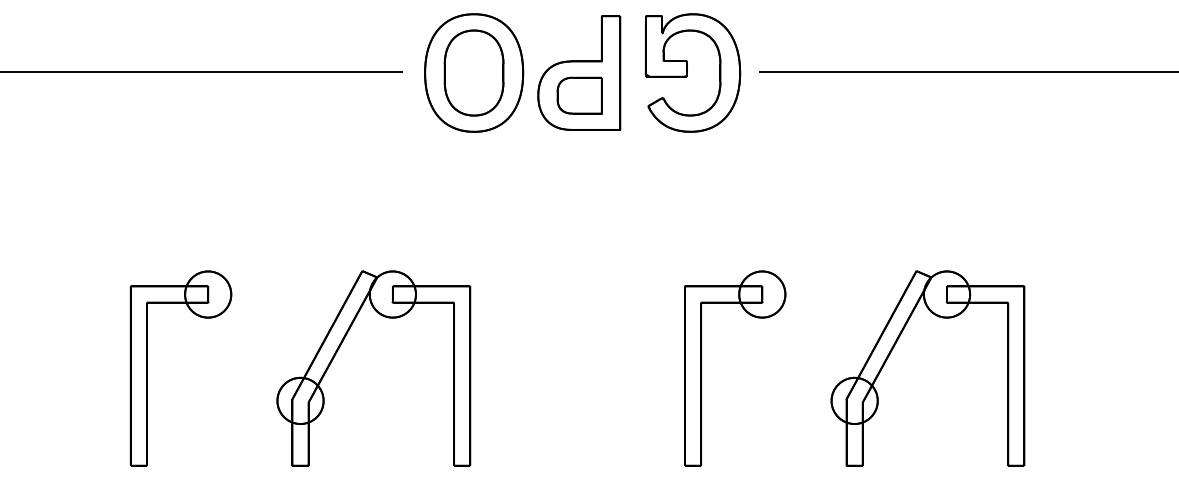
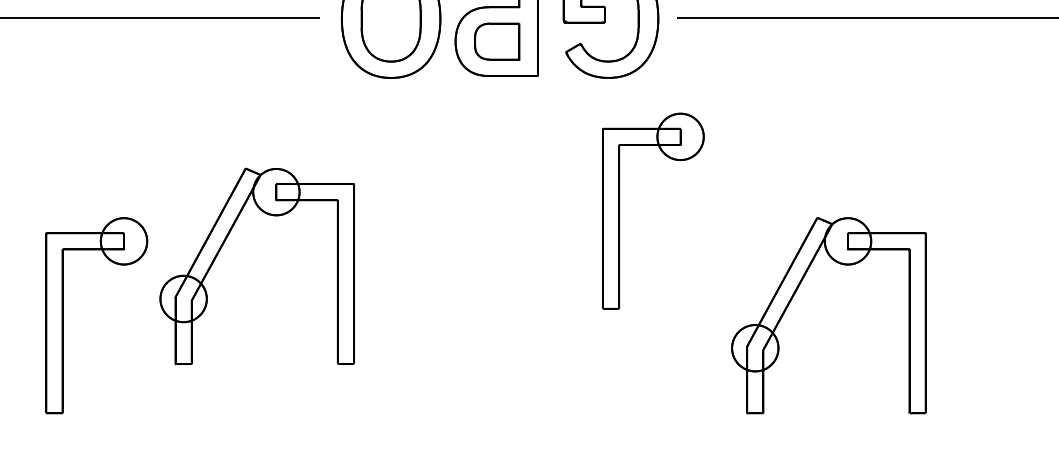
part: (894, 347) -> (795, 294), moved
part: (338, 350) -> (221, 248), moved
part: (701, 368) -> (619, 211), moved

